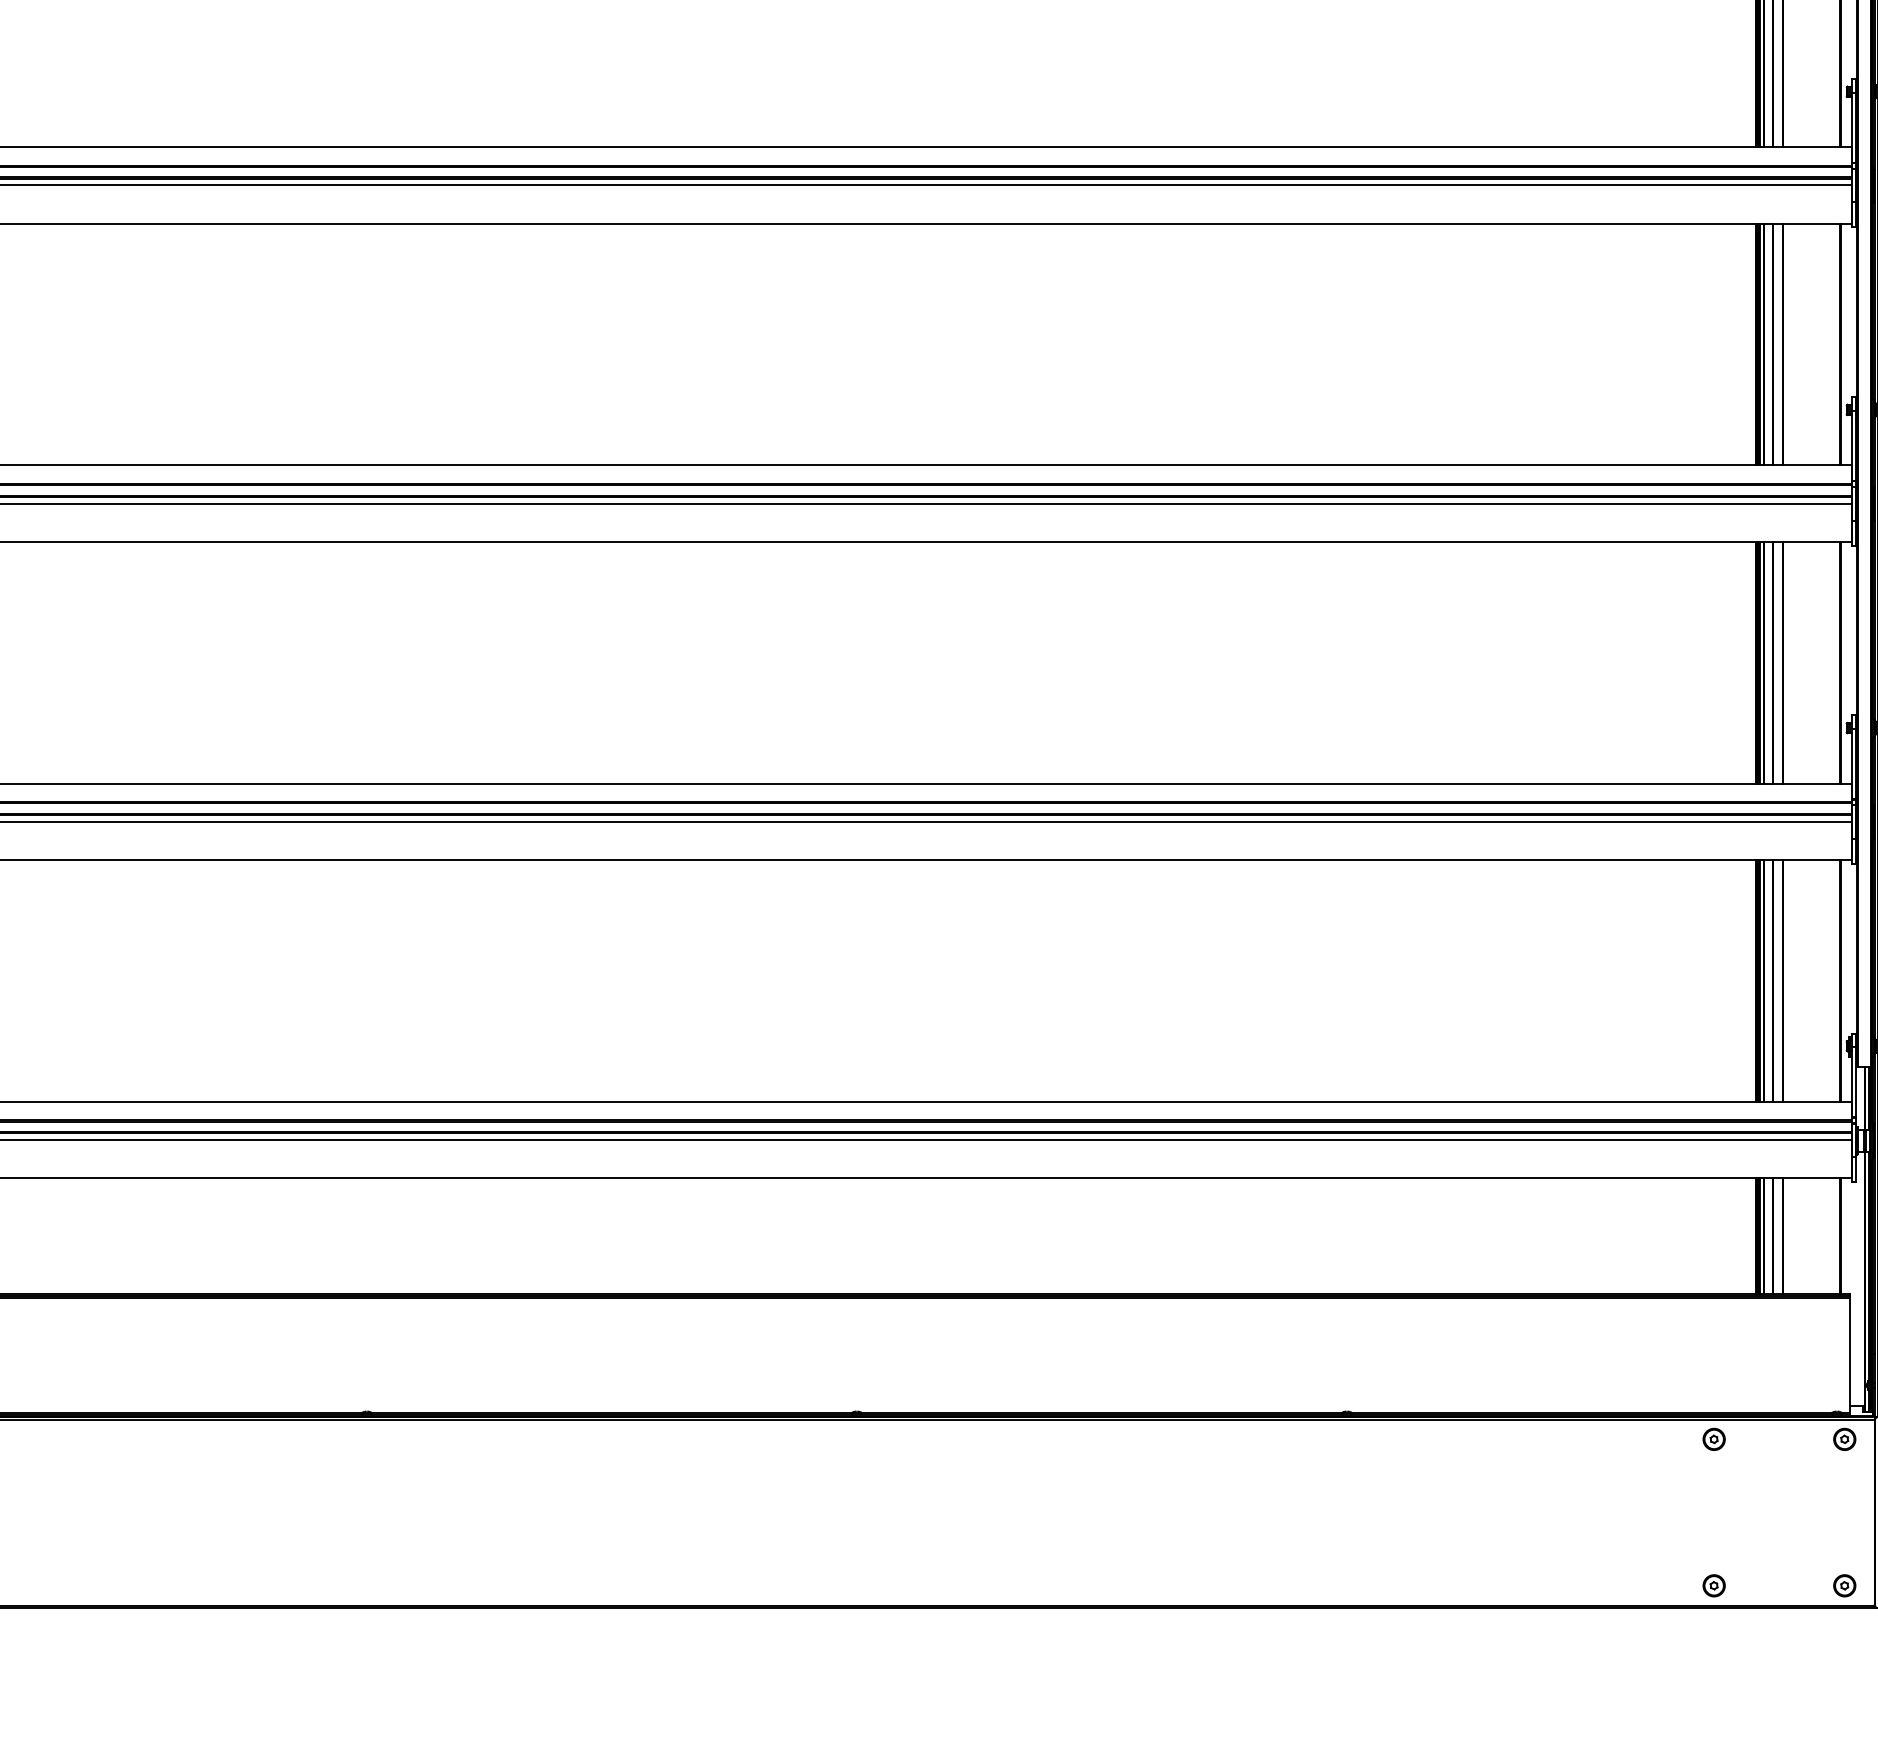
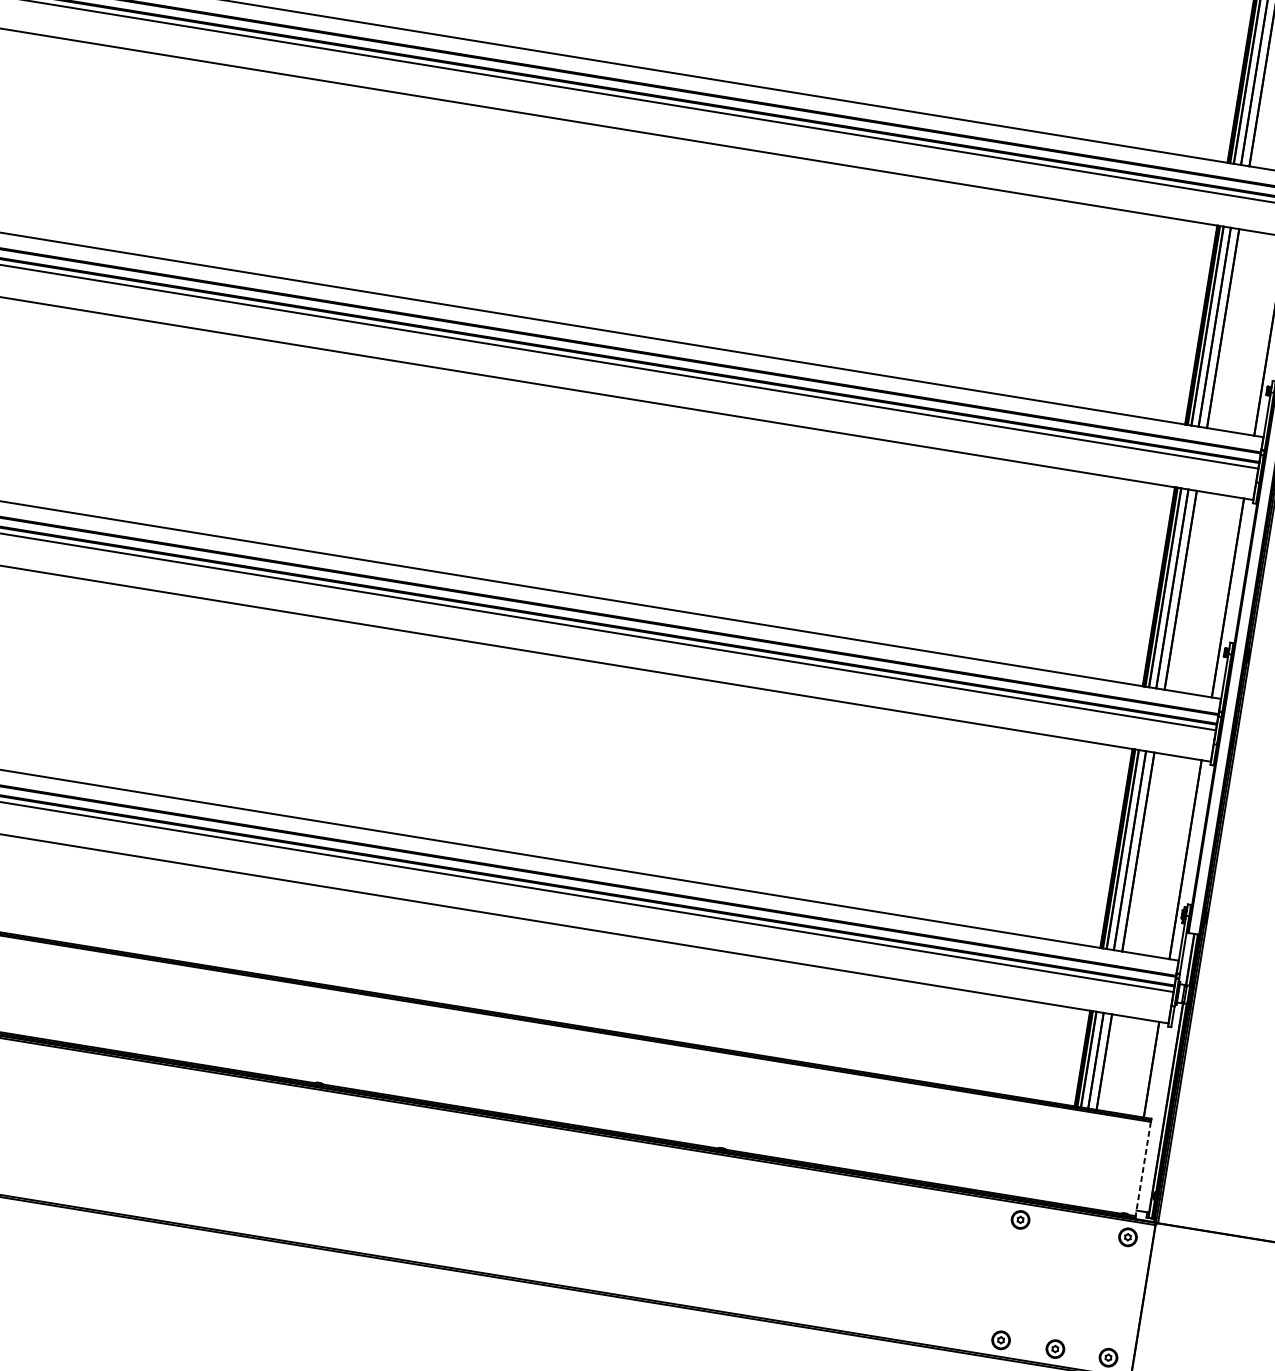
line: (1849, 1356) -> (1142, 1169), solid -> dashed
part: (1779, 1585) -> (1054, 1348), added

